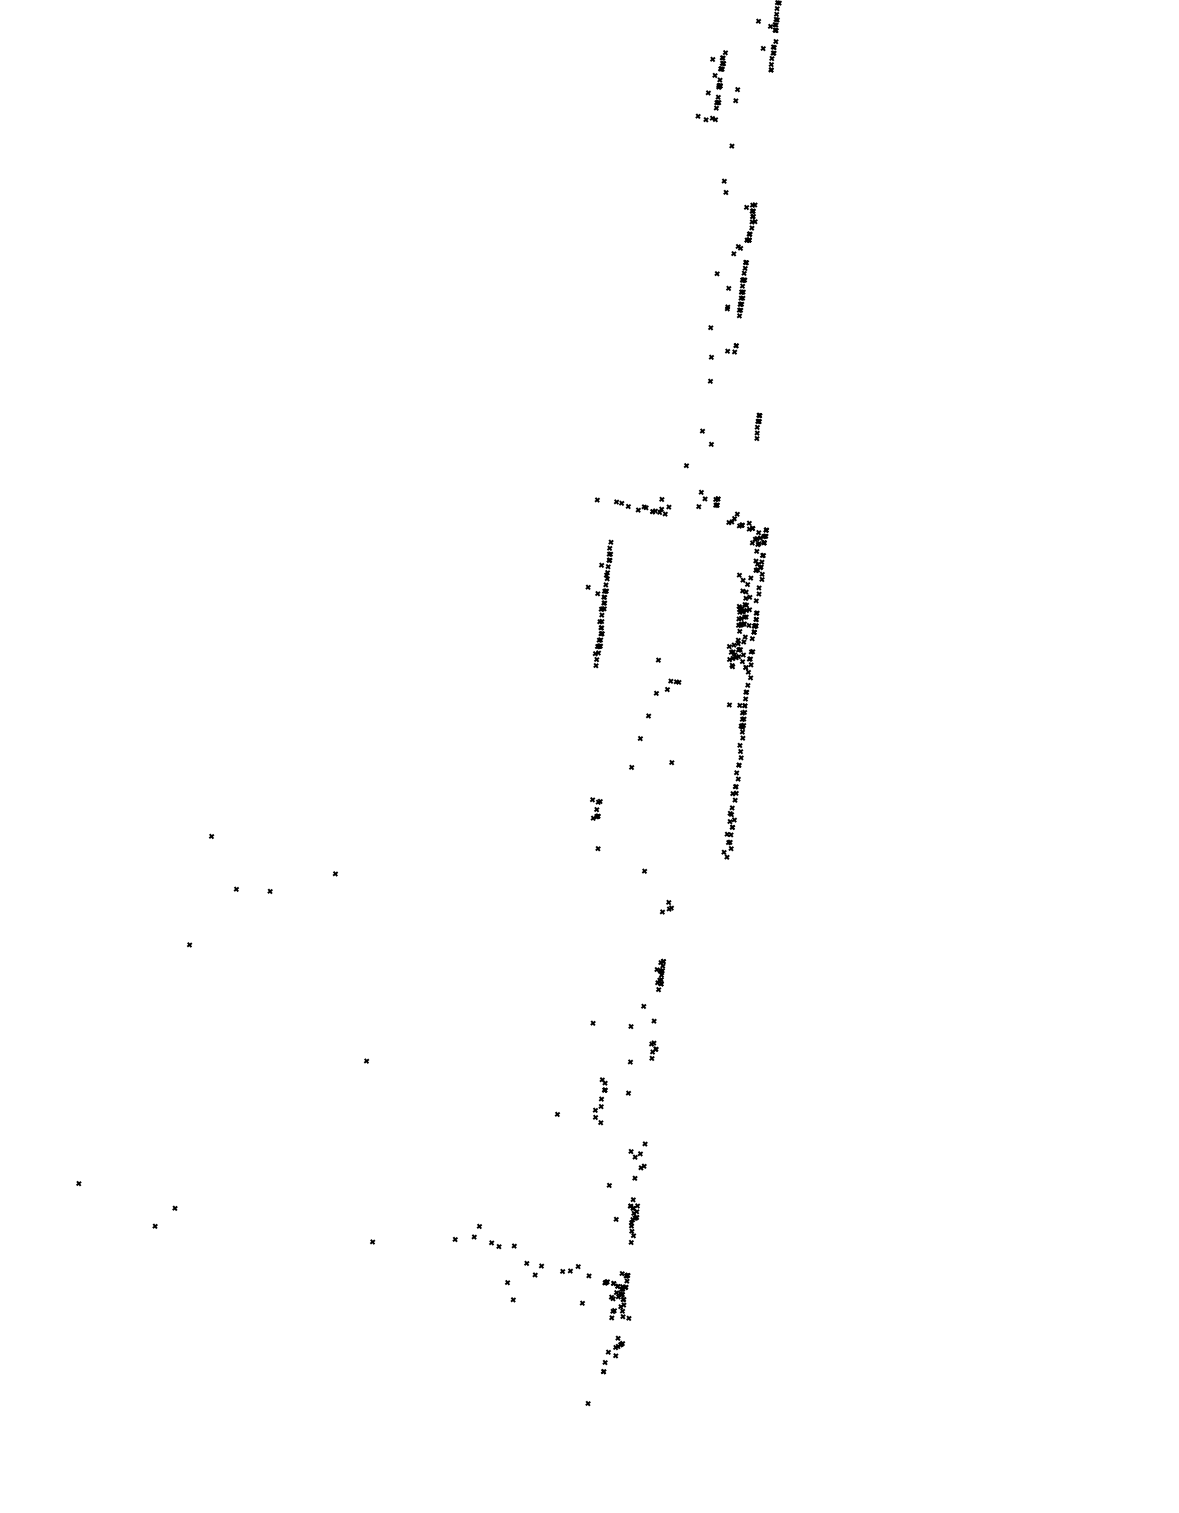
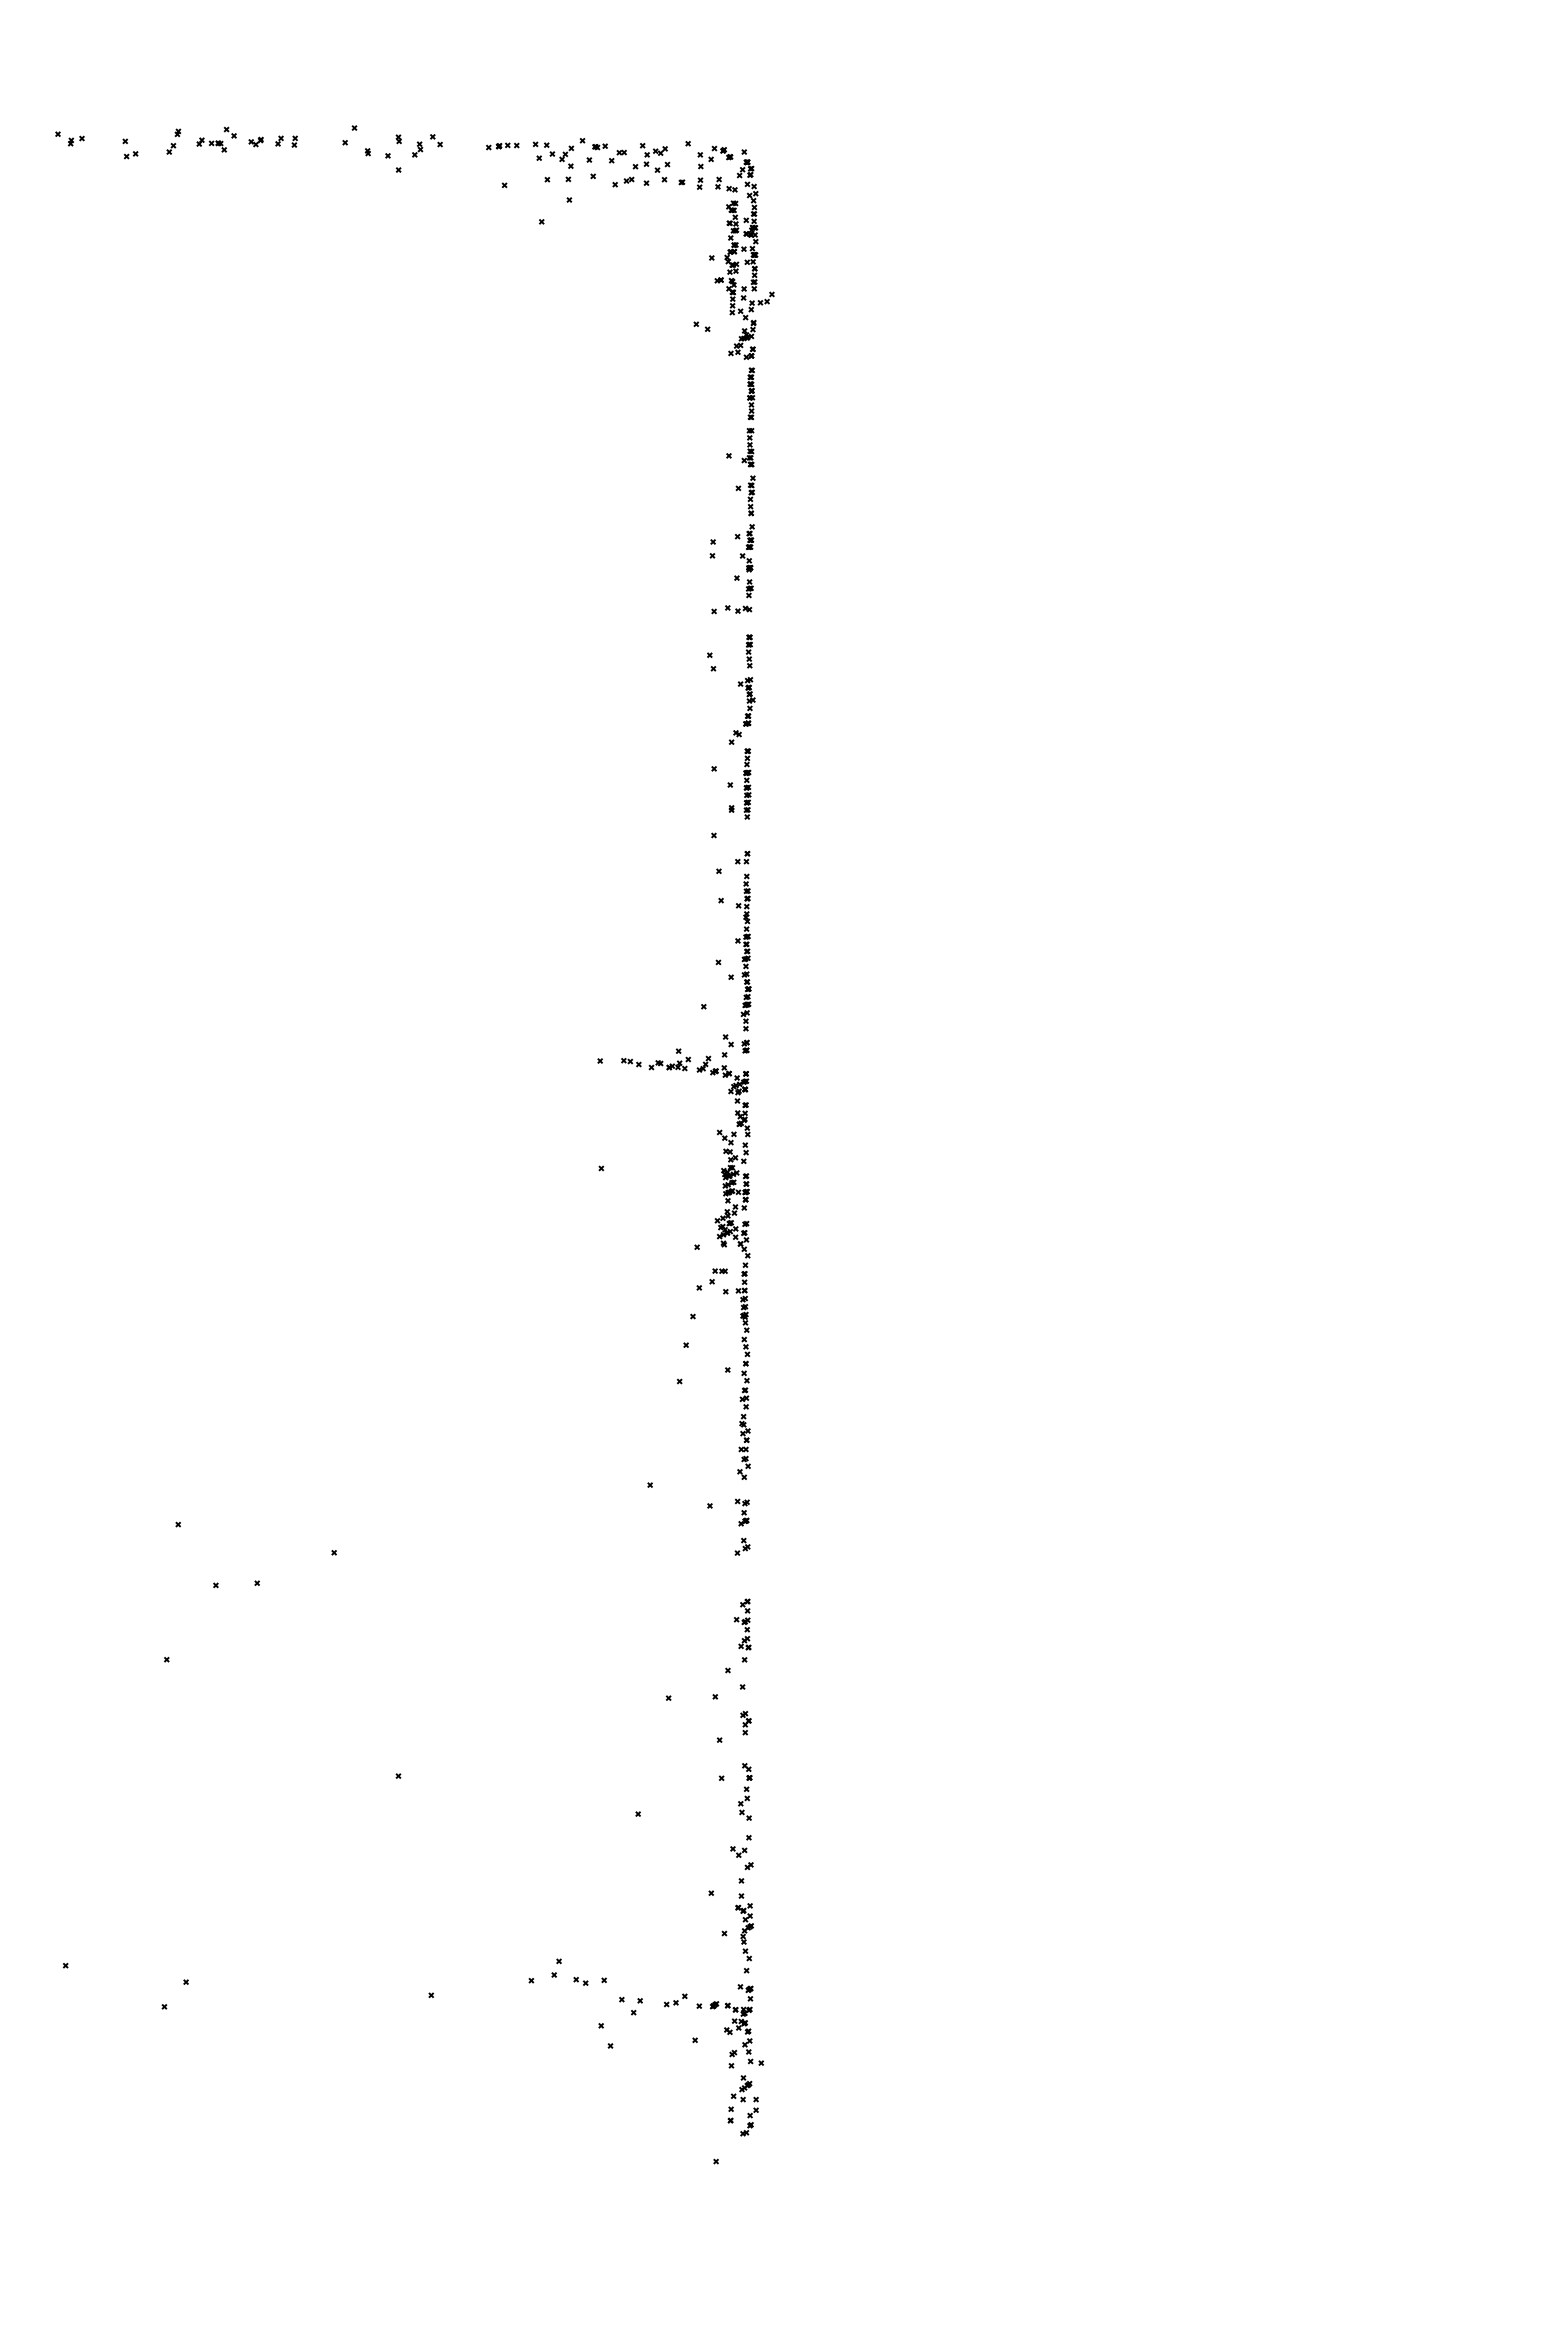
part: (716, 86) -> (746, 568), moved
part: (757, 426) -> (748, 651), moved
part: (601, 603) -> (743, 952), moved
part: (744, 689) -> (741, 1271), moved
part: (594, 809) -> (741, 1512), moved
part: (659, 975) -> (742, 1630), size x1.67
part: (600, 1100) -> (745, 1791), moved
part: (632, 1221) -> (744, 1933), size x1.43
part: (617, 1295) -> (736, 2026), size x1.43
part: (619, 1370) -> (749, 2116), added

